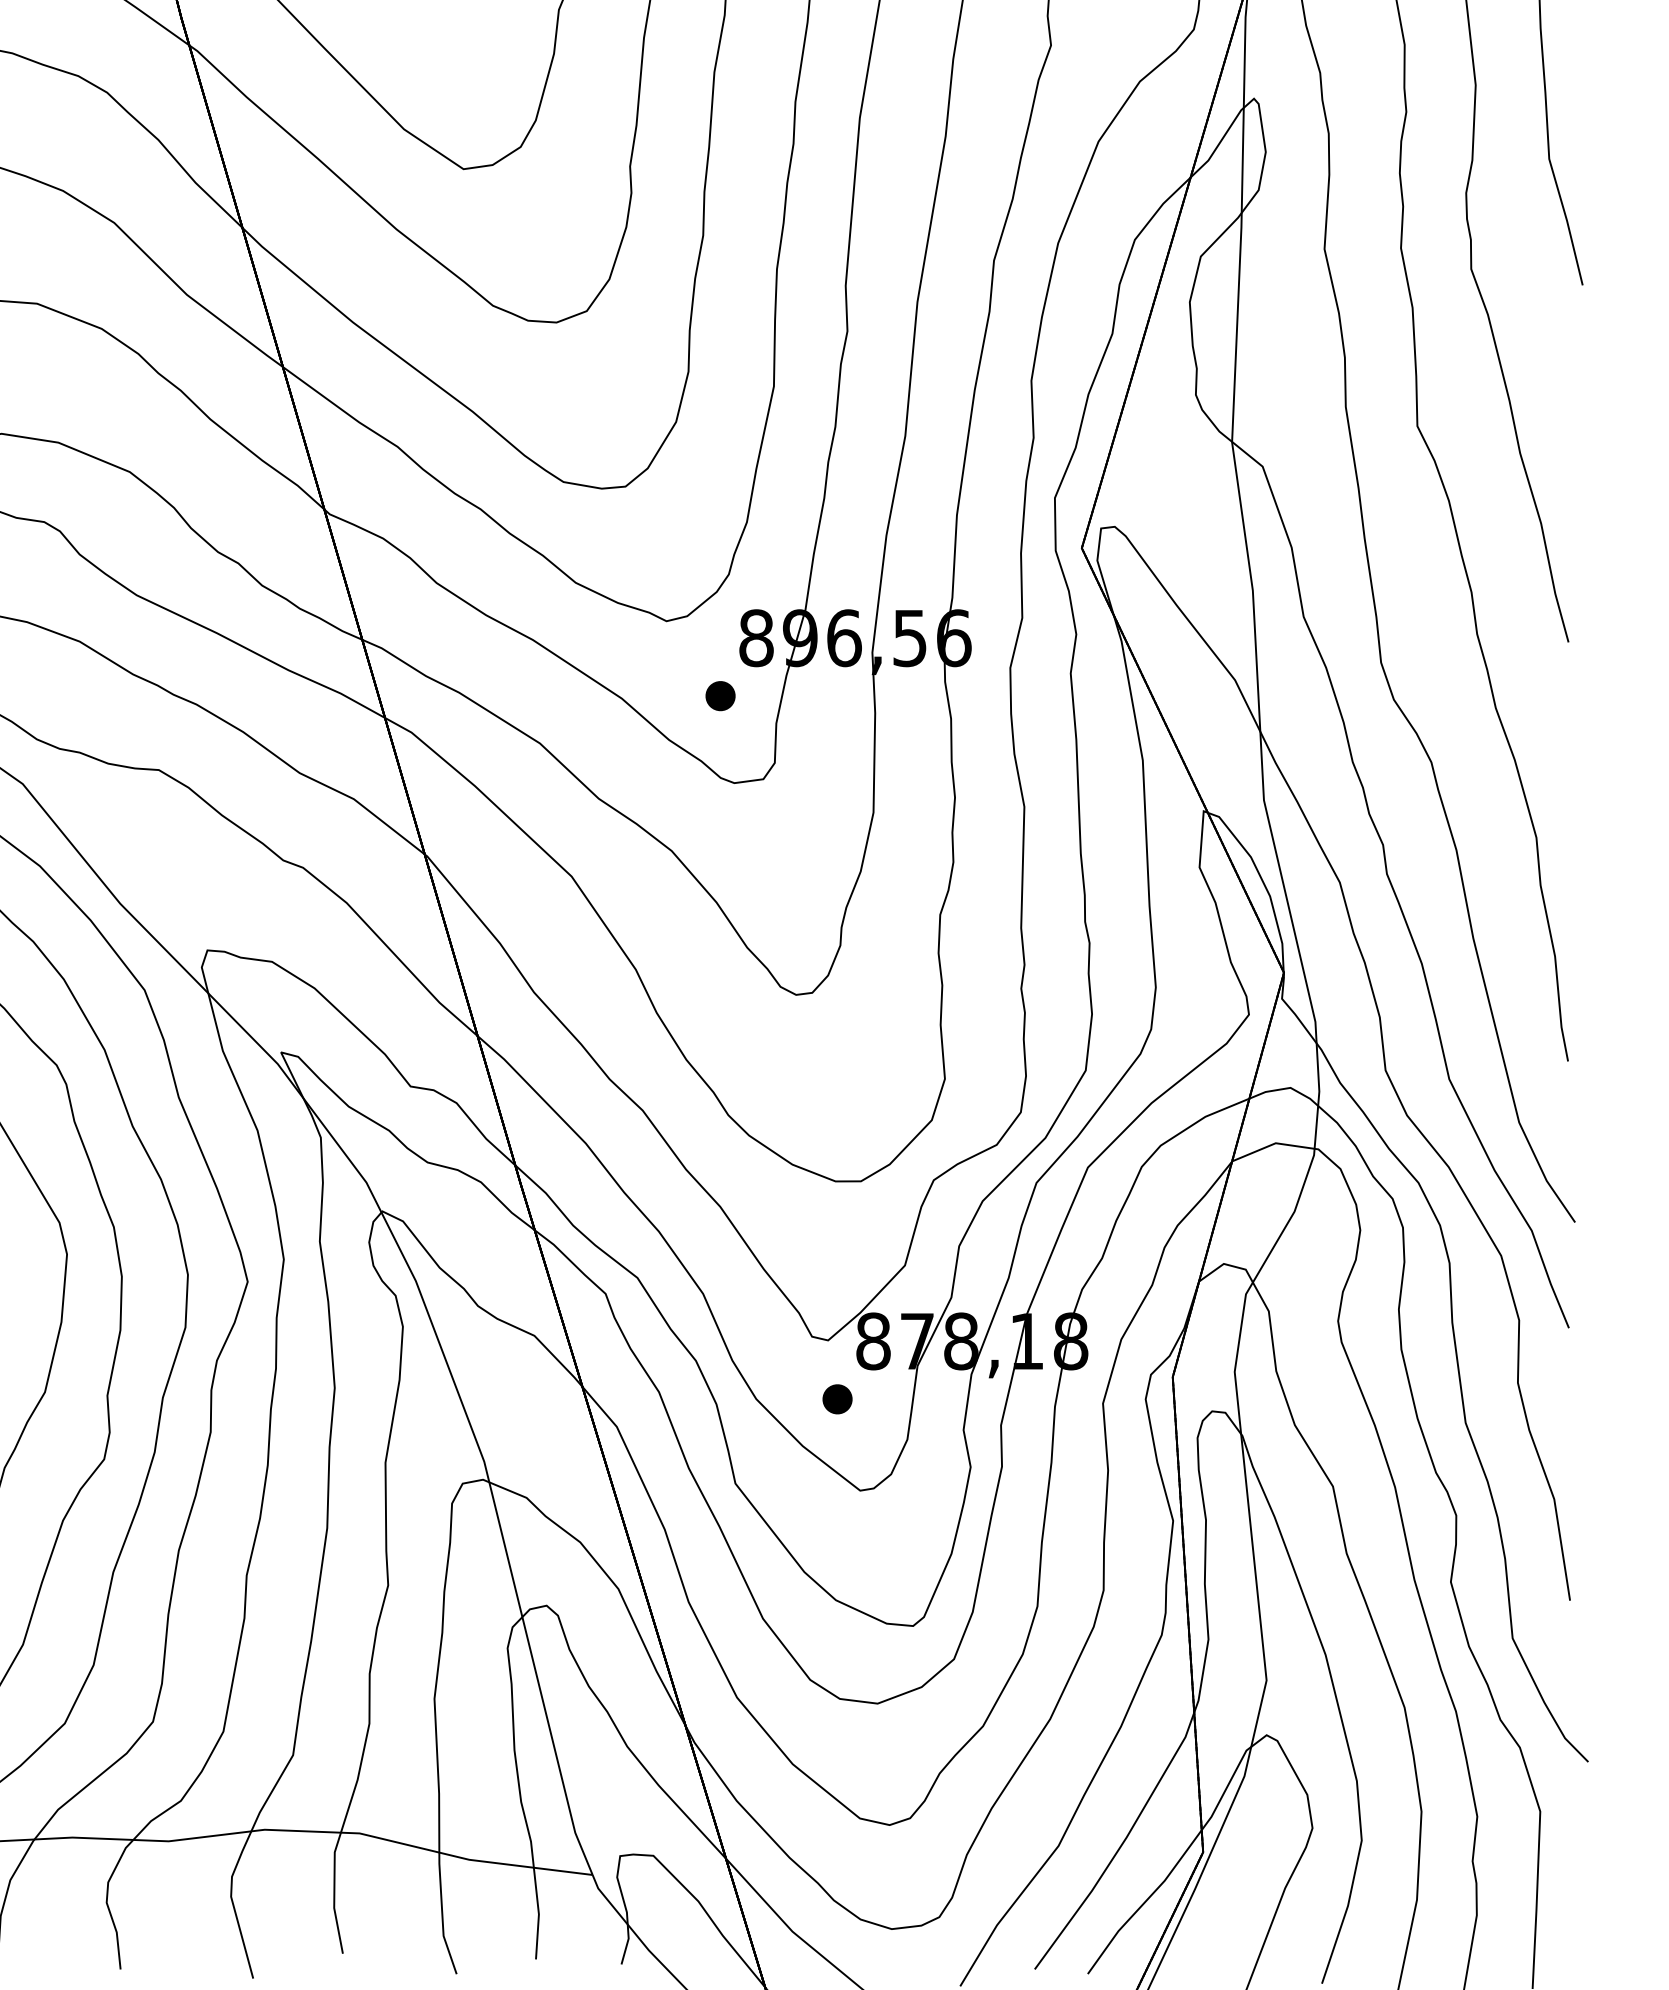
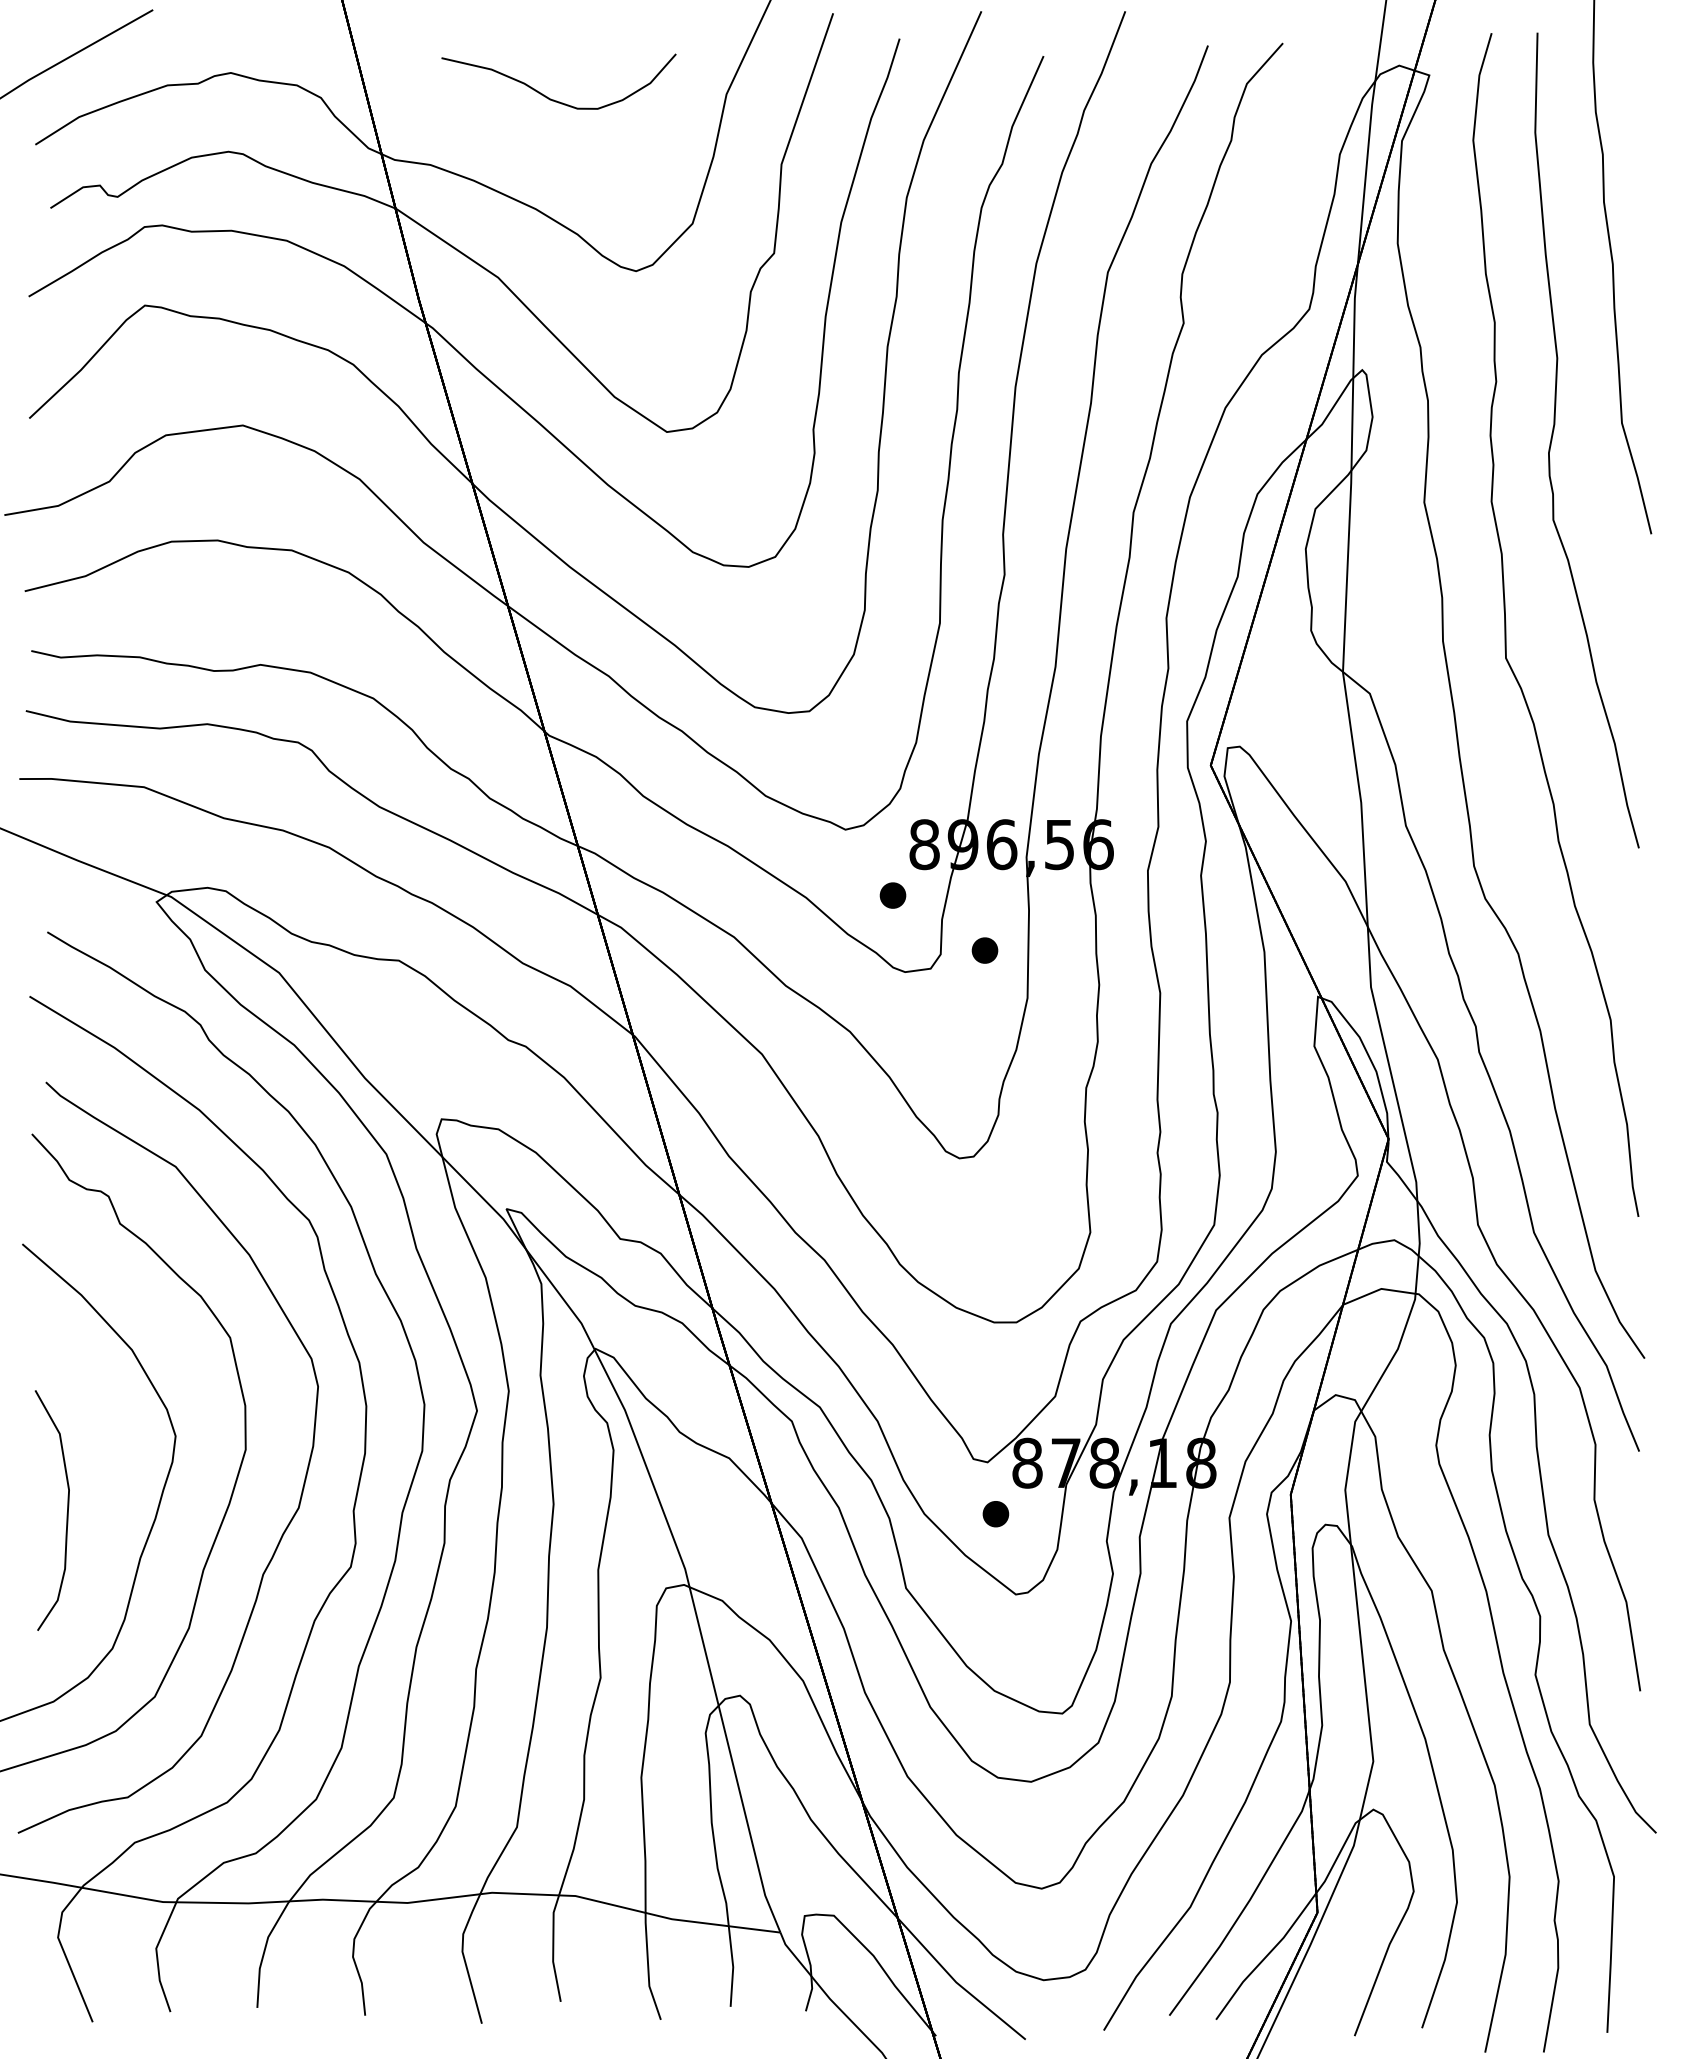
part: (824, 758) -> (984, 950), added

